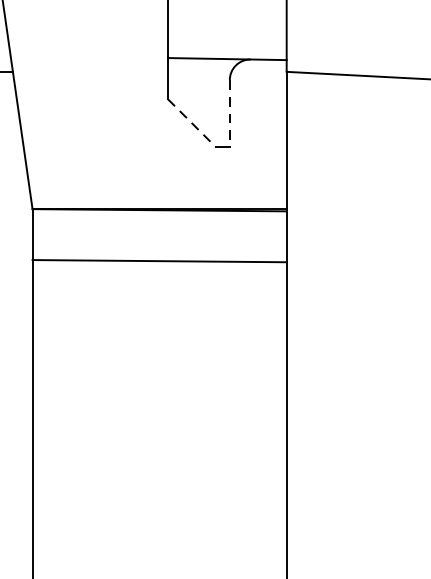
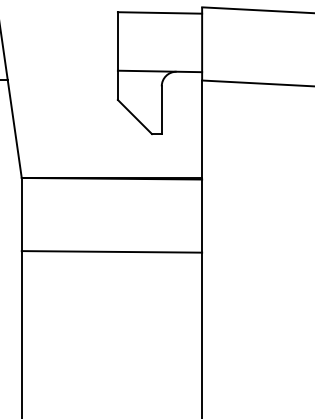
line: (229, 114) -> (161, 110), dashed -> solid
line: (192, 123) -> (135, 117), dashed -> solid
line: (158, 260) -> (111, 251), moved

